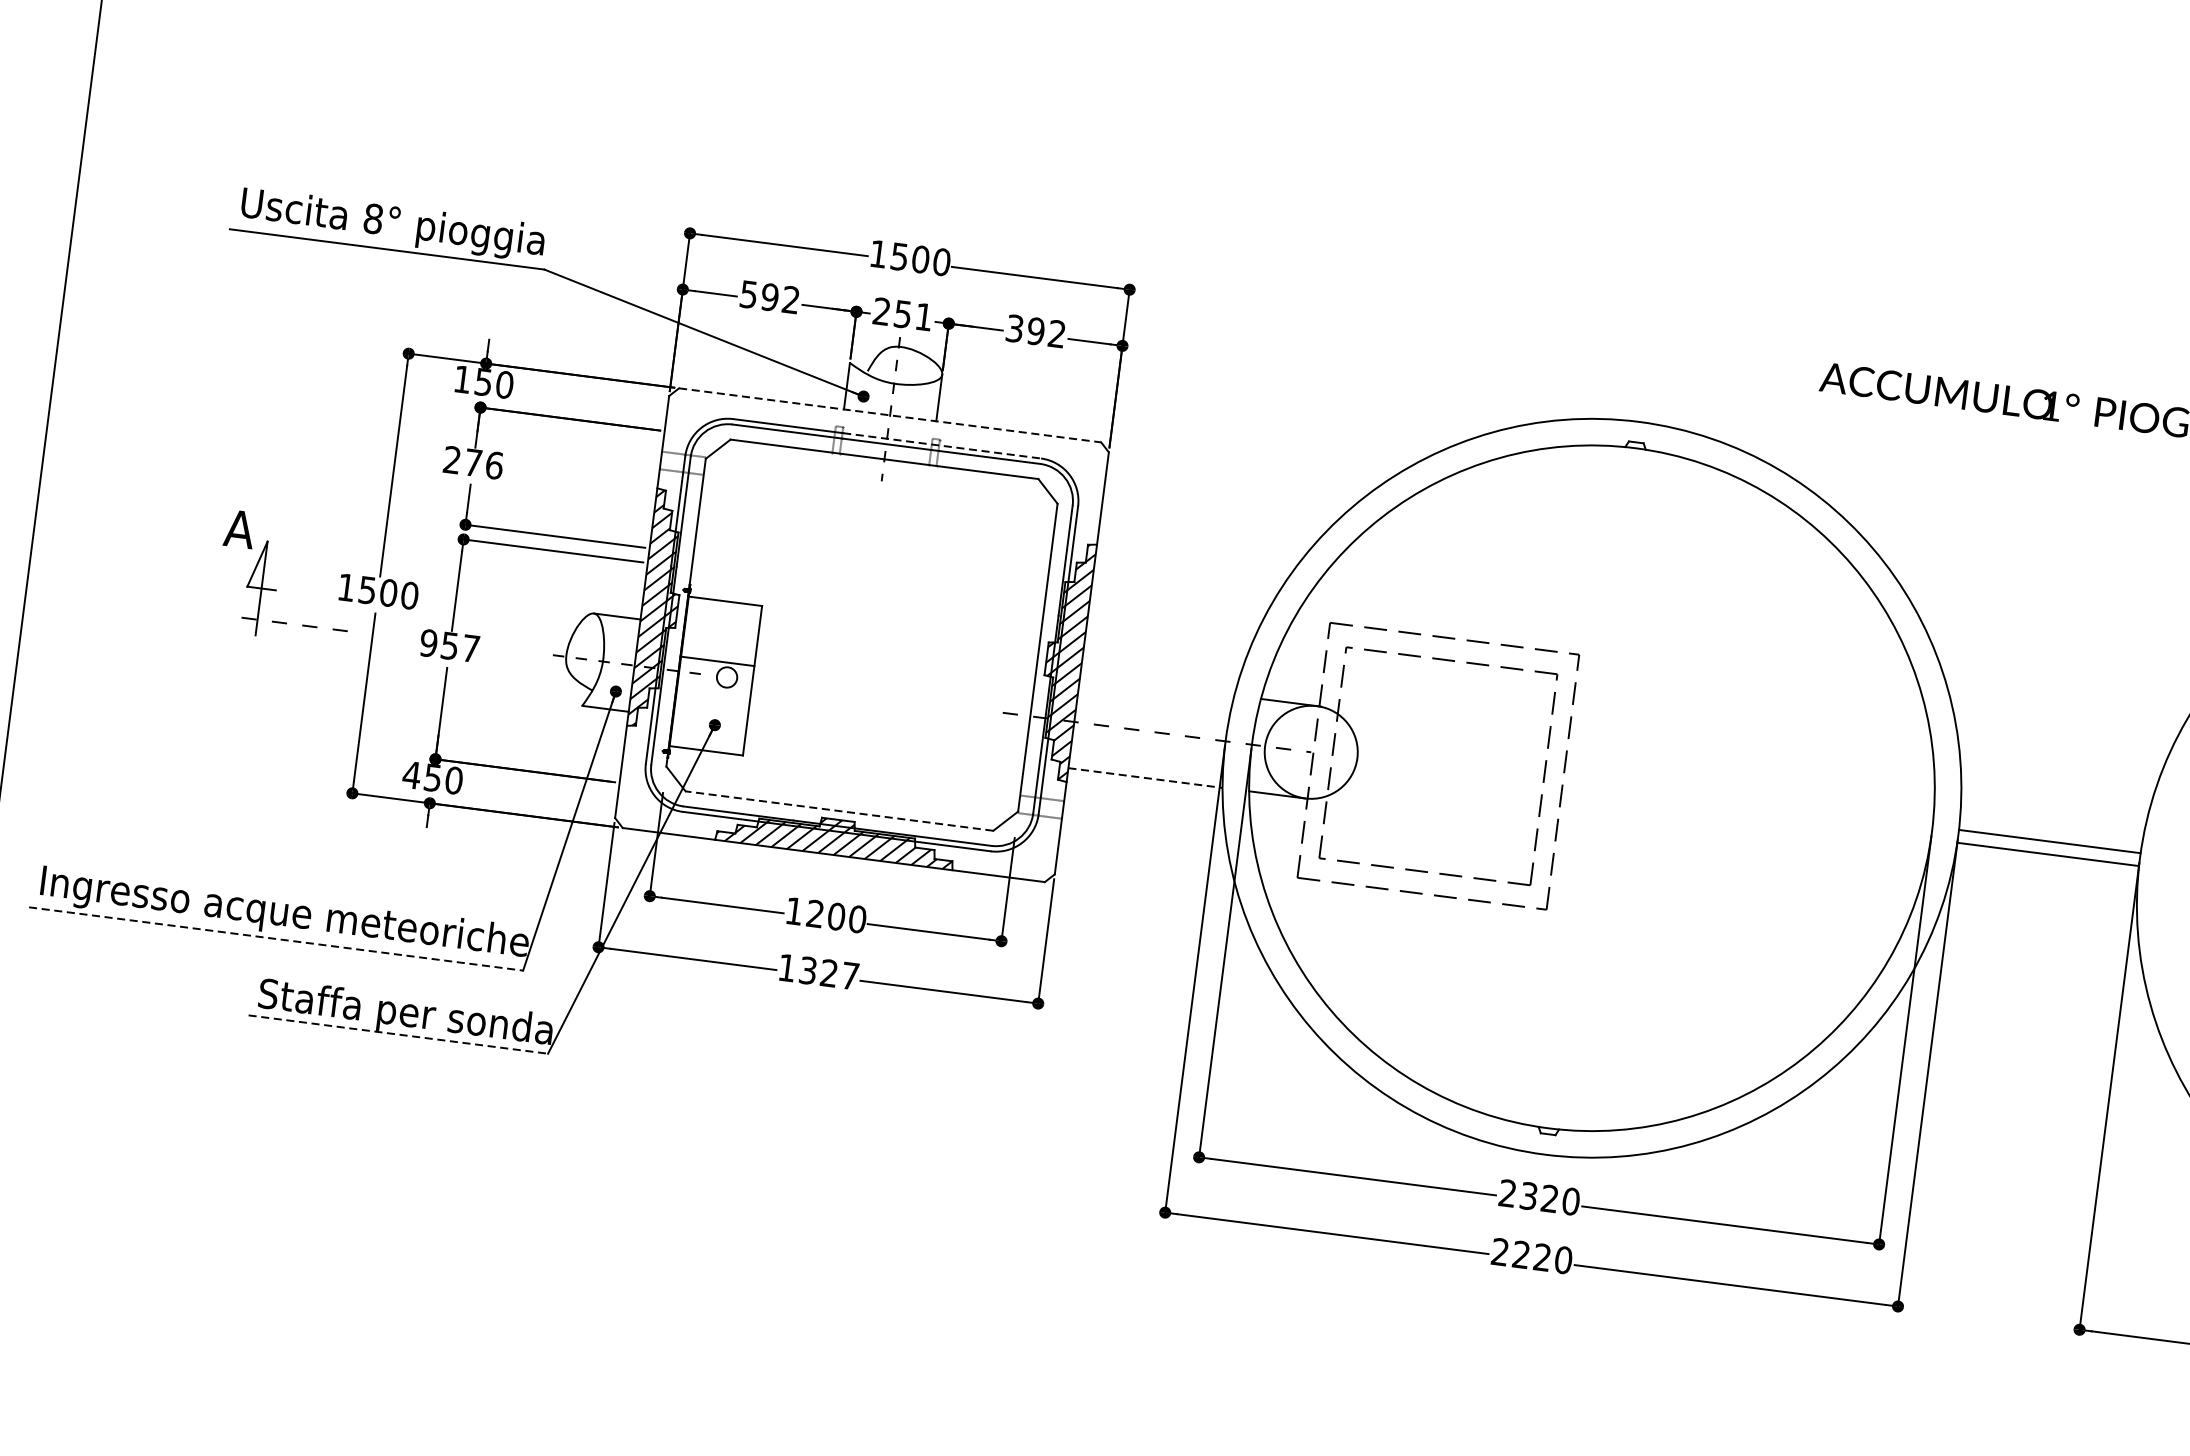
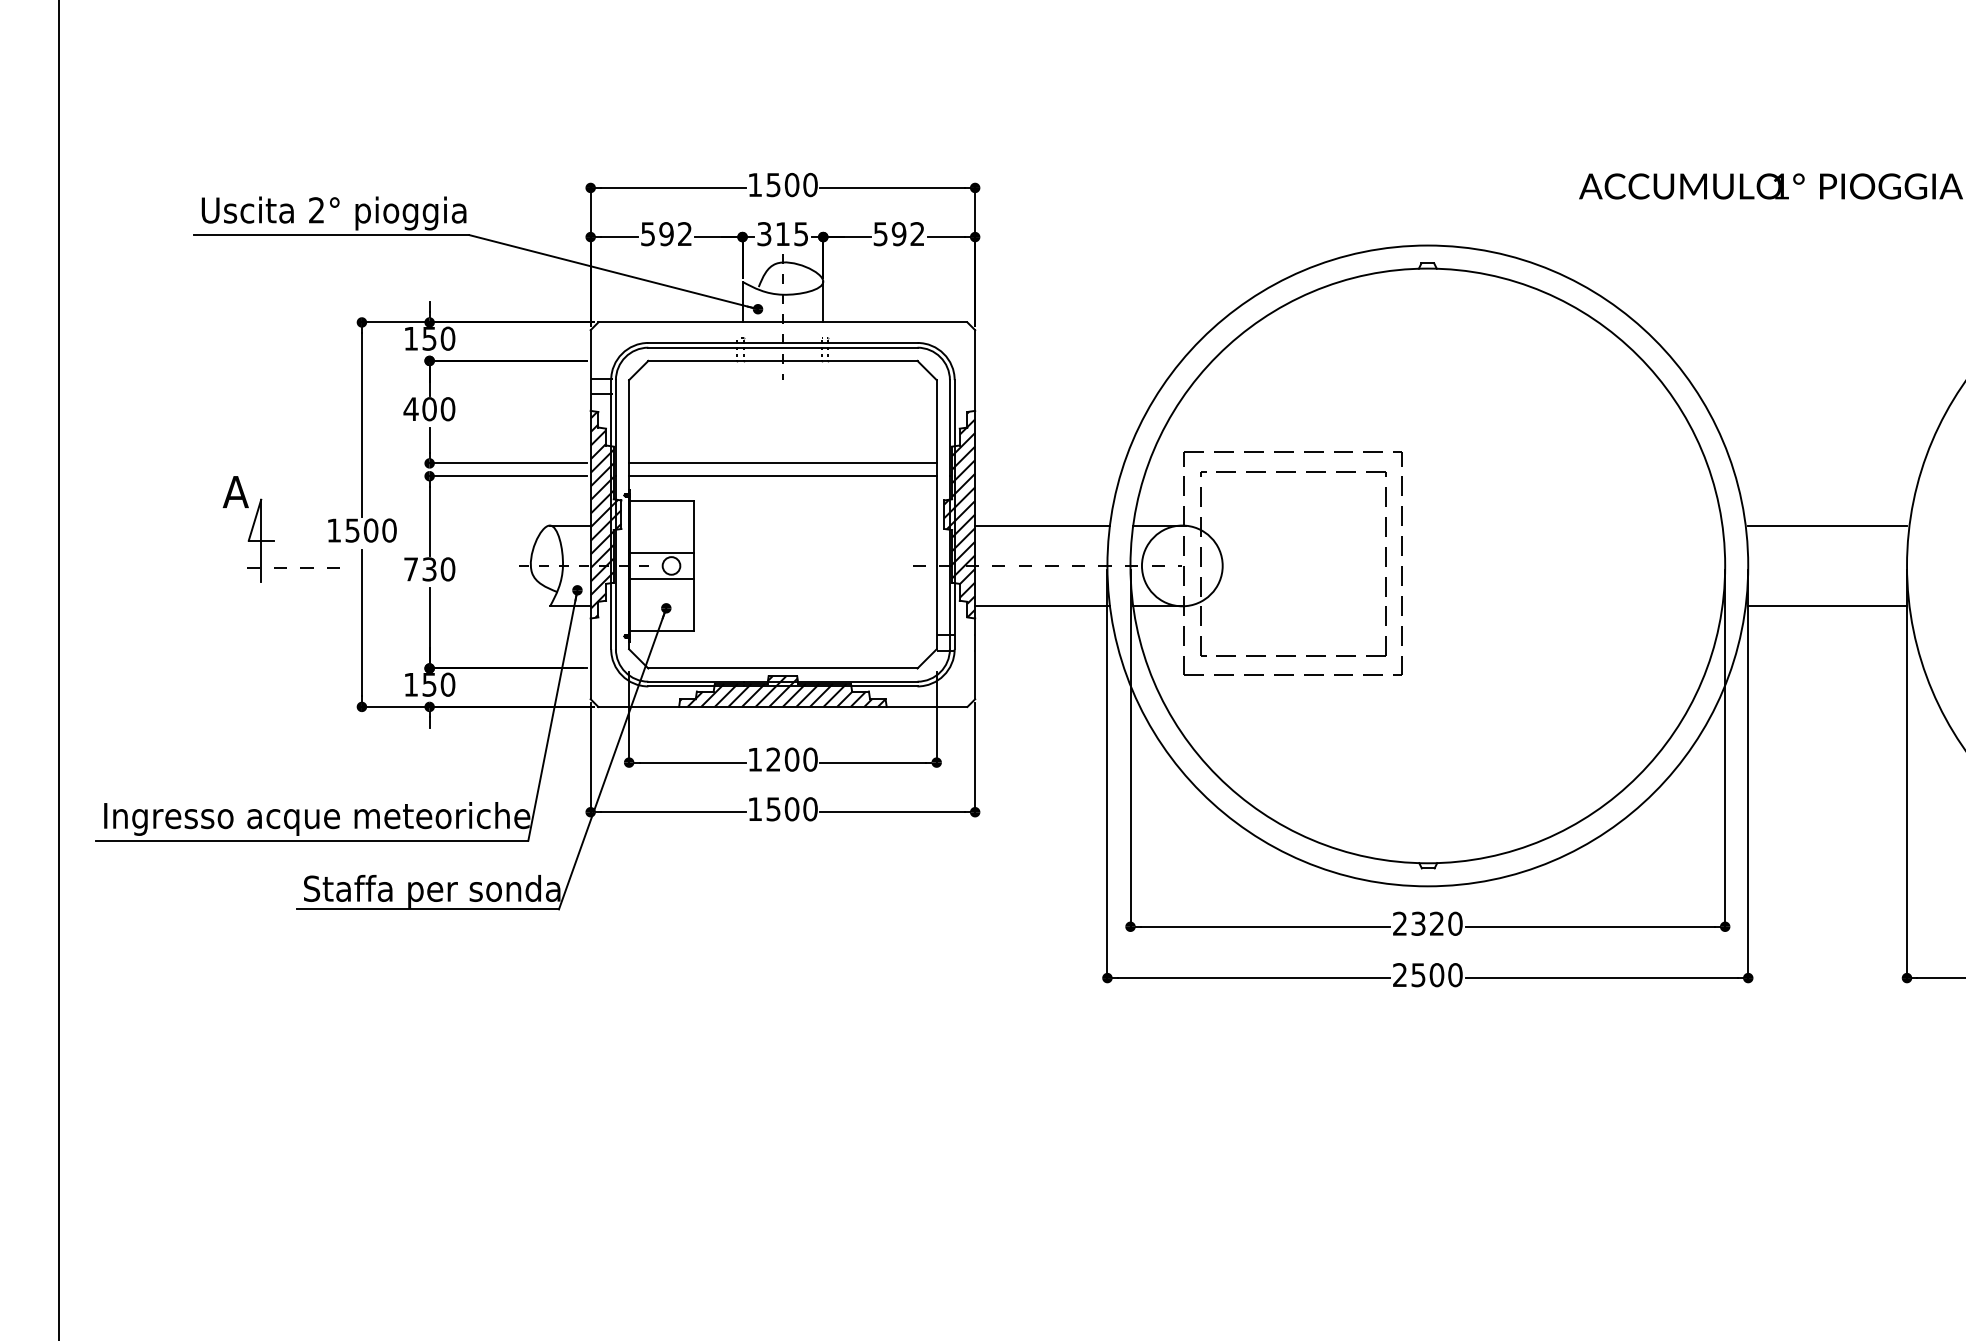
text: (373, 219) -> (316, 210), 8° -> 2°
text: (902, 314) -> (782, 234), 251 -> 315
text: (1014, 327) -> (880, 233), 392 -> 592
line: (889, 415) -> (782, 322), dashed -> solid
line: (941, 445) -> (830, 342), dashed -> solid
text: (473, 463) -> (429, 409), 276 -> 400
line: (869, 576) -> (782, 463), added
line: (867, 591) -> (782, 476), added
text: (449, 646) -> (429, 569), 957 -> 730
line: (1157, 685) -> (1042, 525), added
line: (713, 690) -> (661, 578), added
text: (411, 774) -> (410, 684), 450 -> 150
line: (1146, 778) -> (1043, 606), dashed -> solid
line: (838, 811) -> (782, 668), dashed -> solid
line: (2049, 841) -> (1827, 606), moved
line: (2048, 854) -> (1827, 525), moved
line: (276, 938) -> (312, 840), dashed -> solid
text: (829, 973) -> (792, 809), 1327 -> 1500
line: (398, 1034) -> (428, 909), dashed -> solid
text: (1531, 1256) -> (1427, 975), 2220 -> 2500

